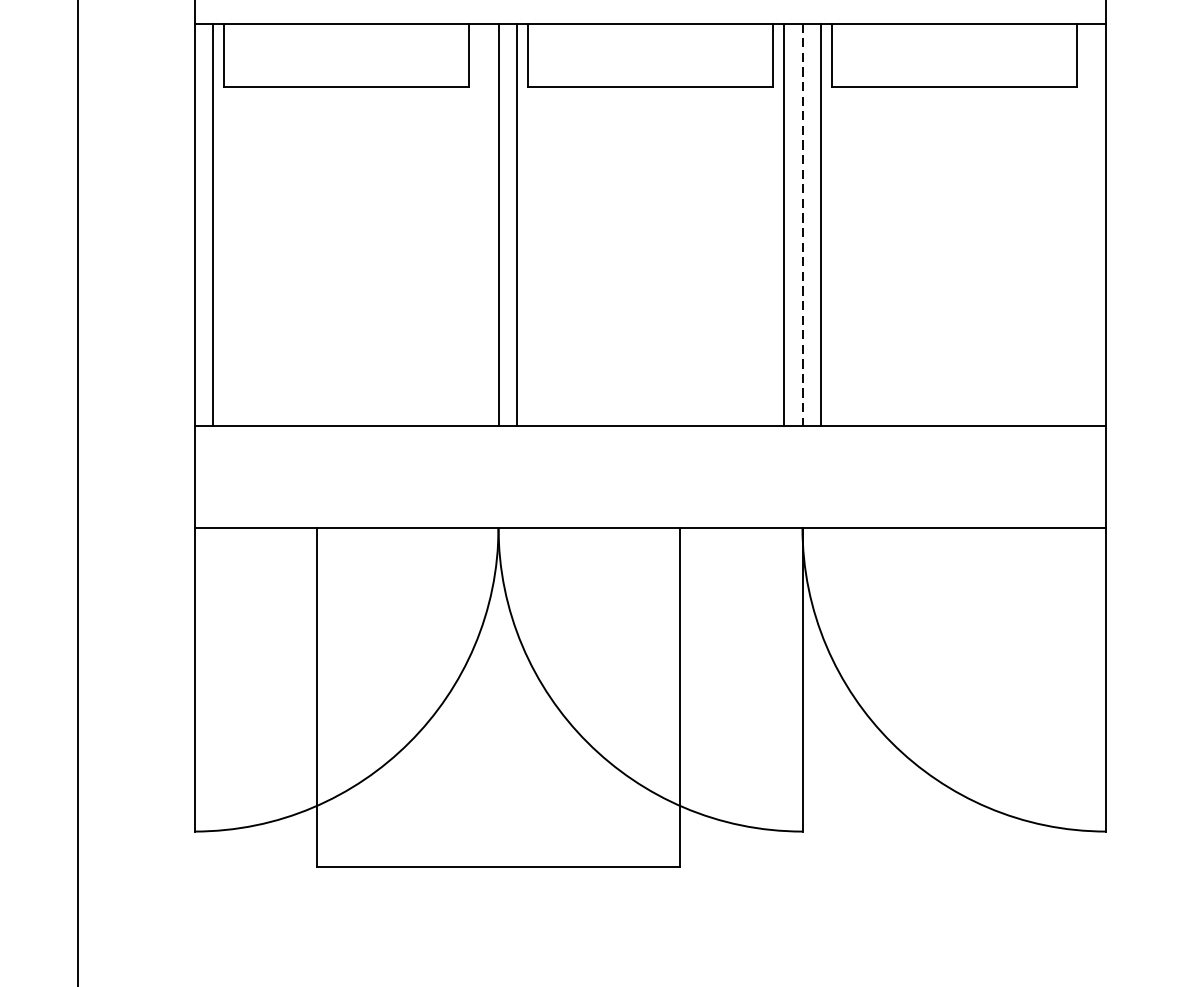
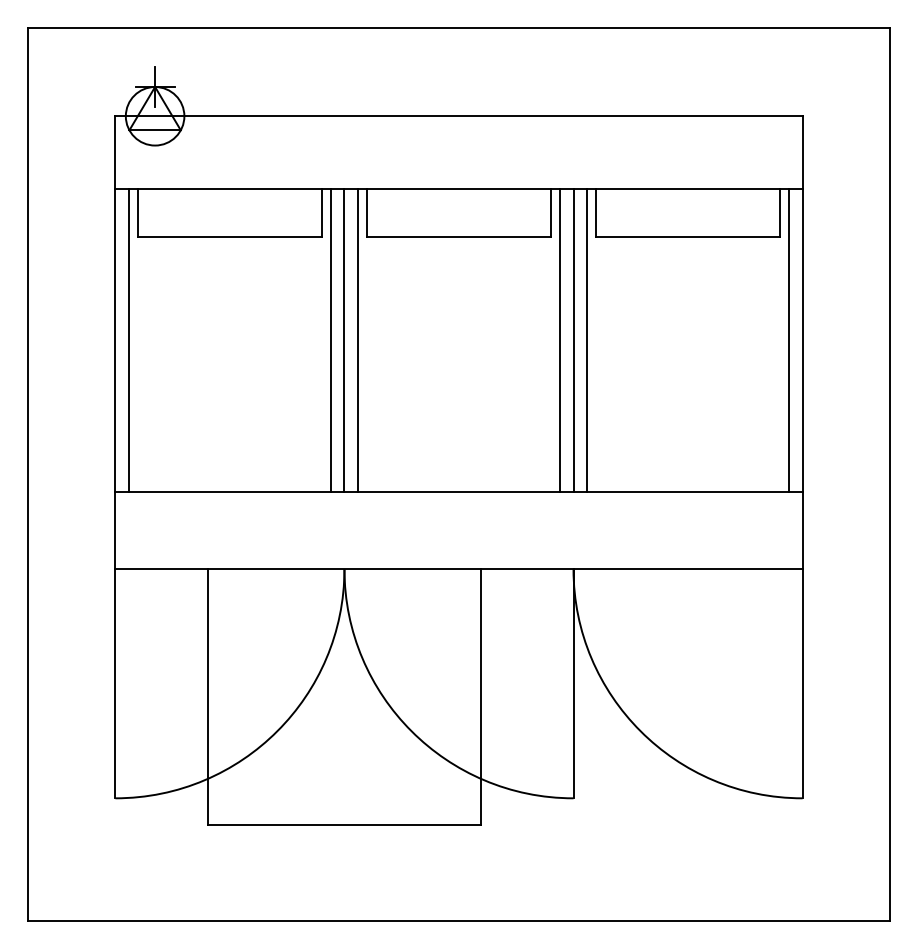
line: (479, 224) -> (330, 340), added
line: (1087, 224) -> (788, 340), added
line: (802, 225) -> (573, 341), dashed -> solid

